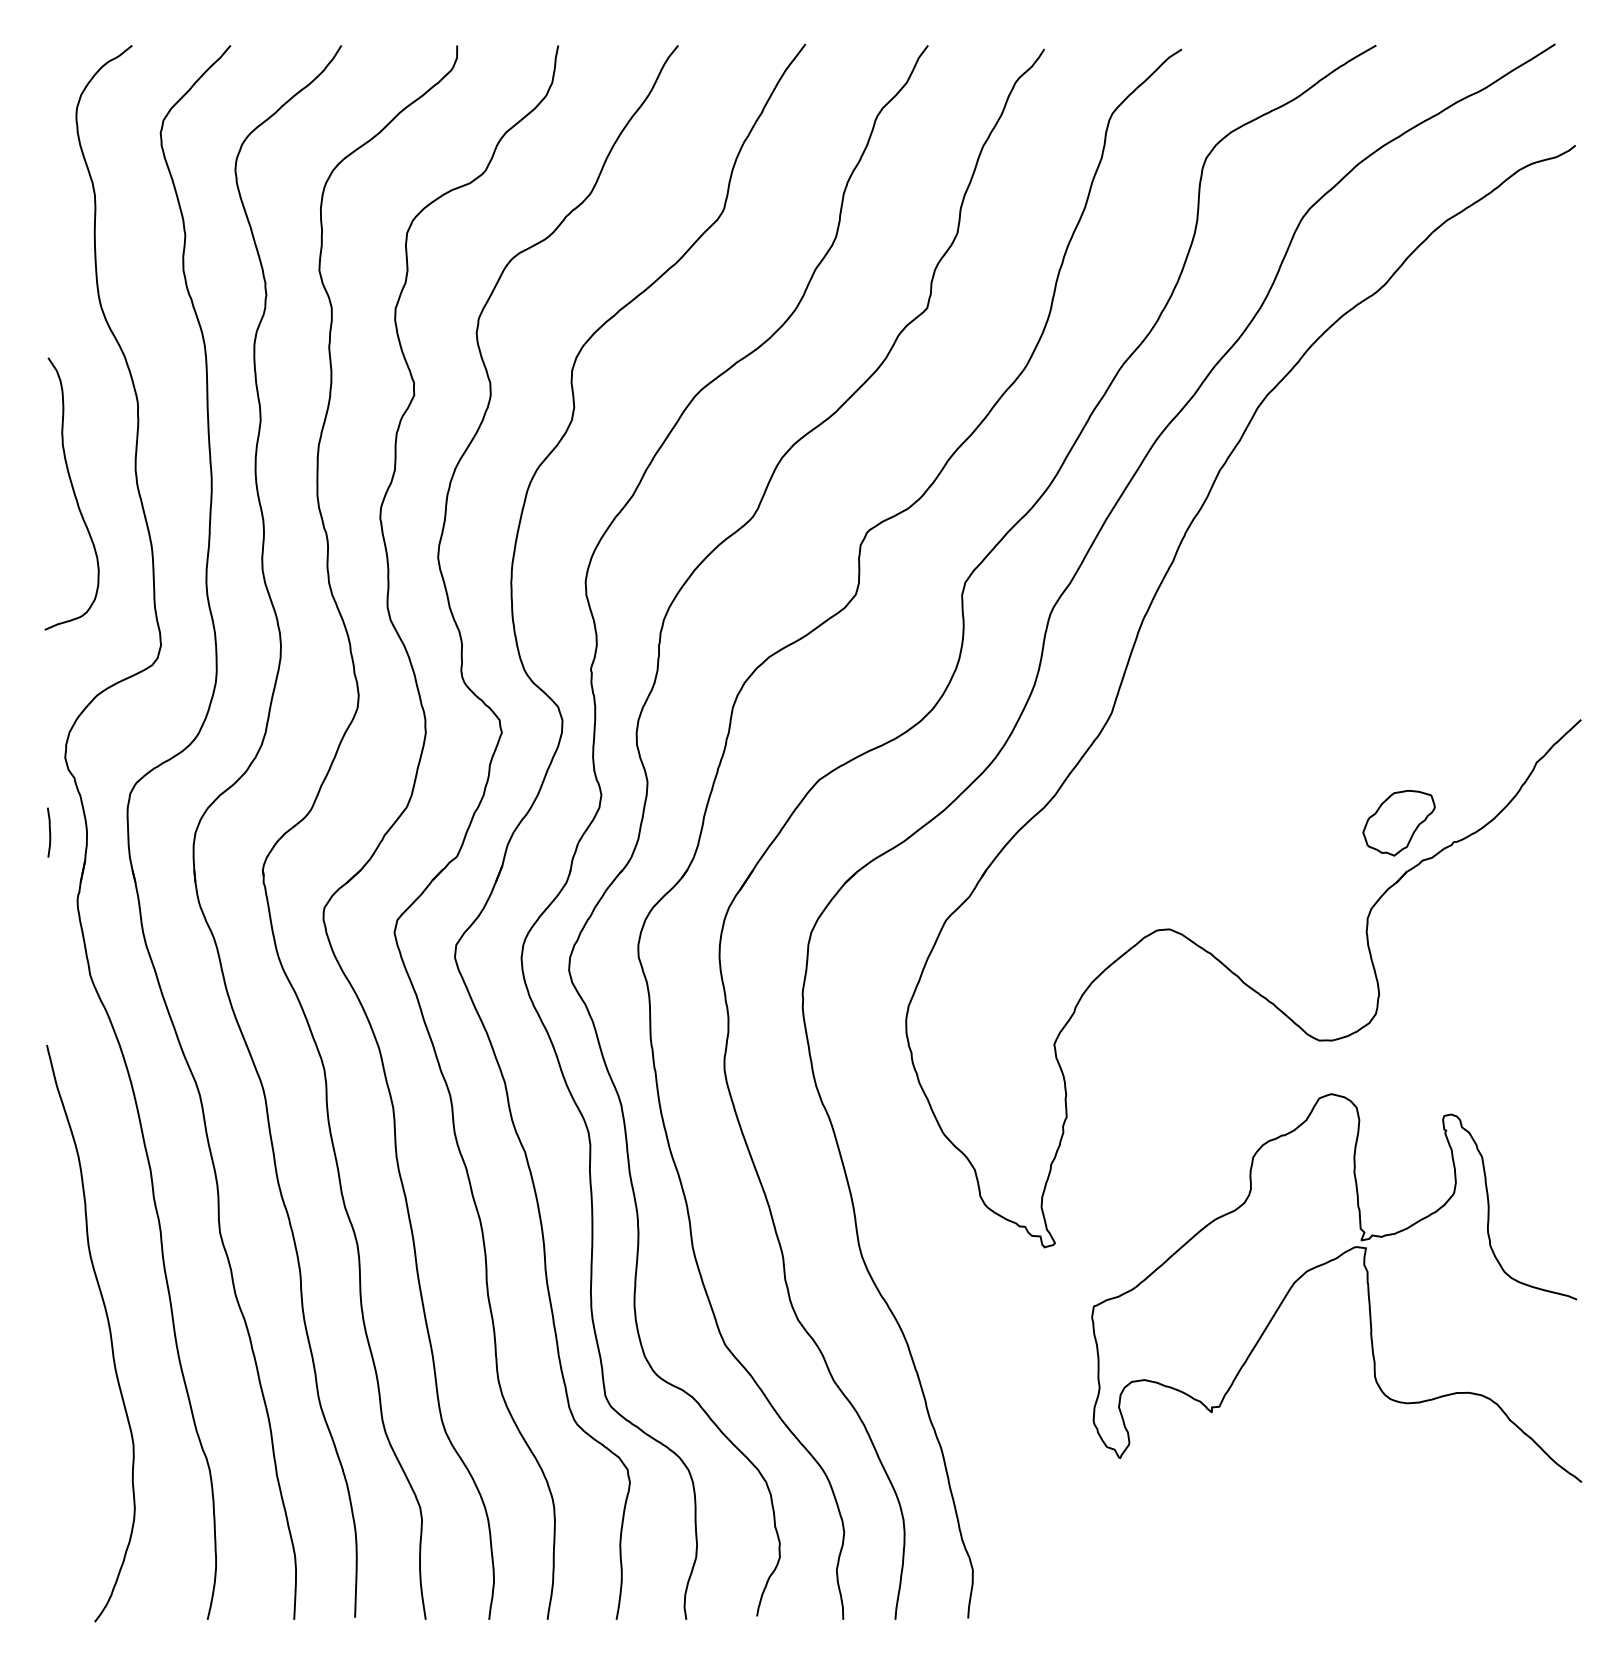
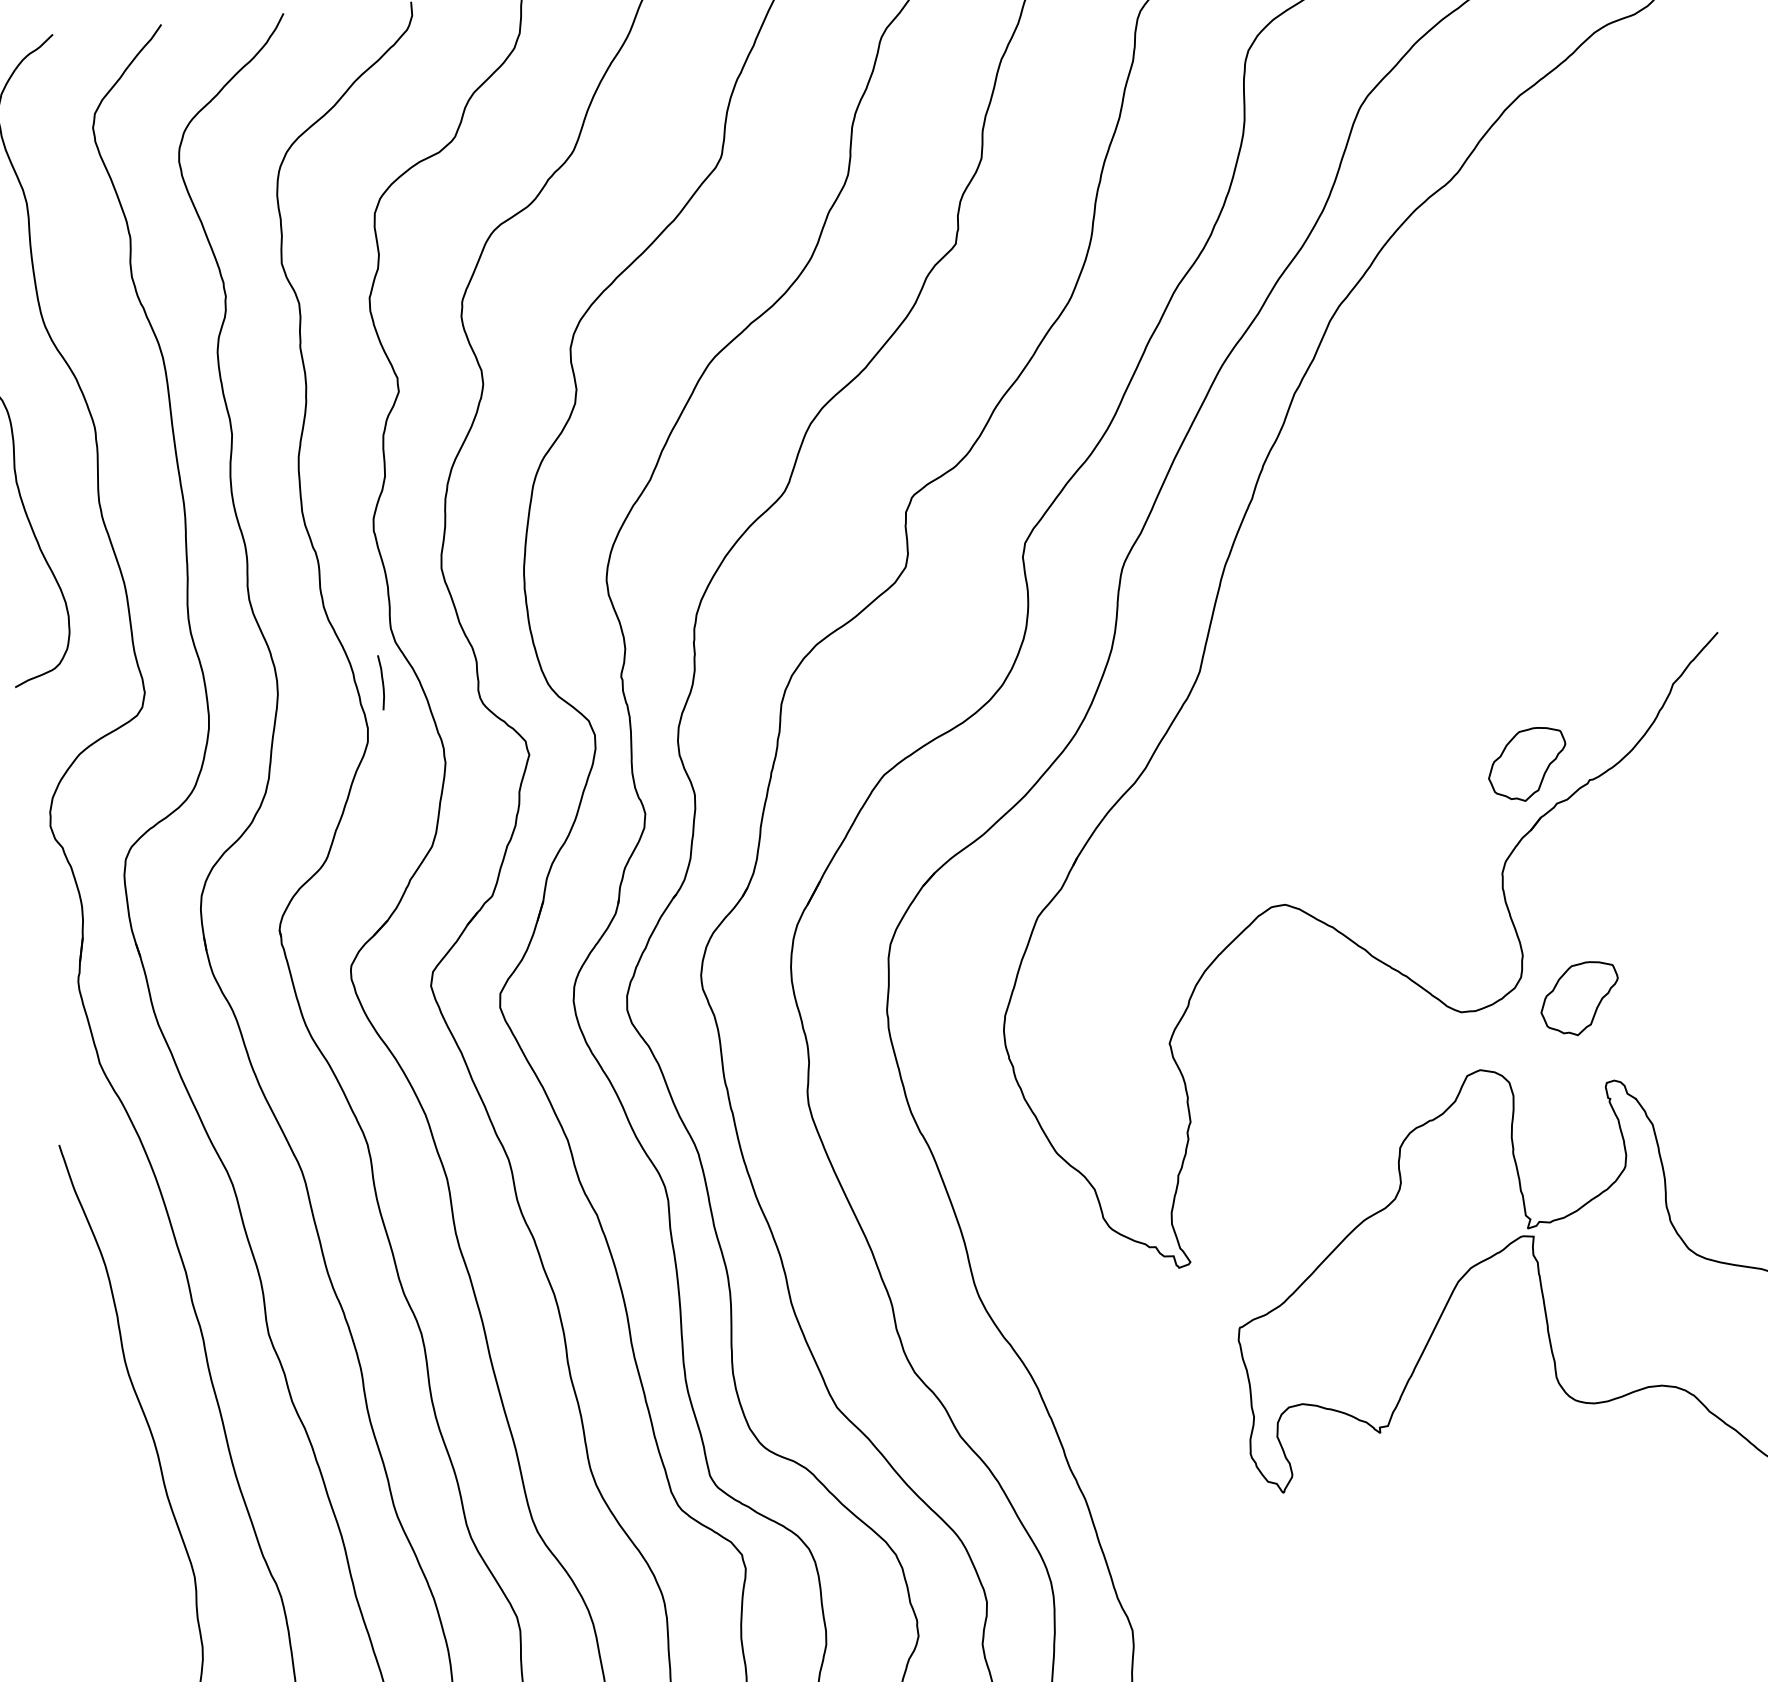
curve: (49, 832) -> (382, 682), moved
part: (1426, 1038) -> (1579, 999), added

